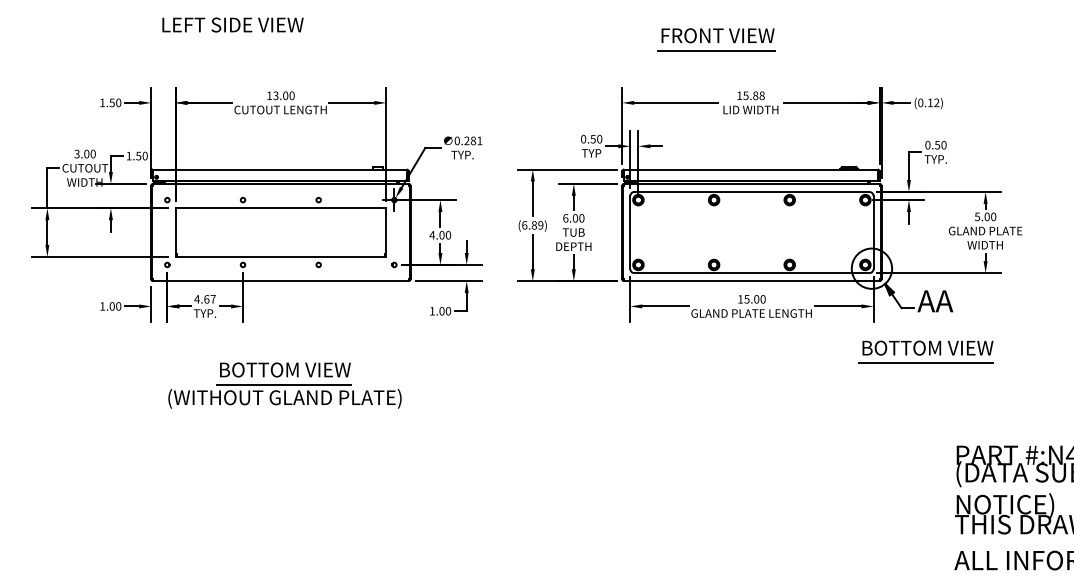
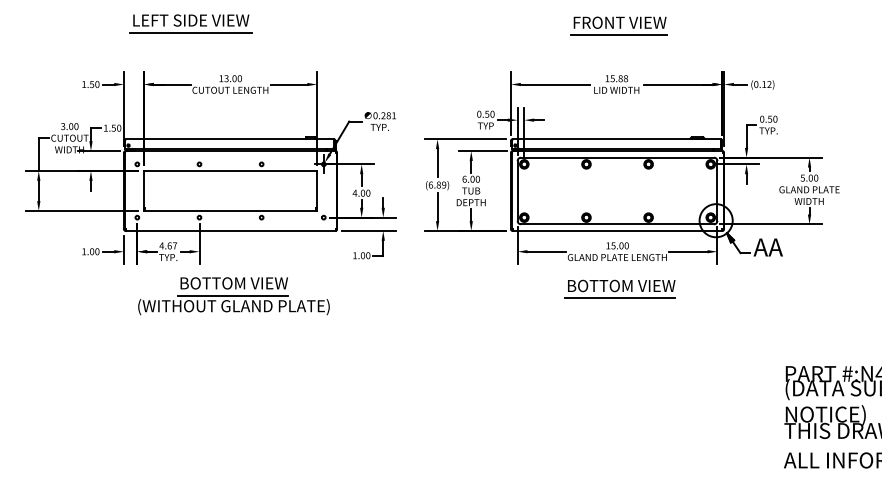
line: (232, 39) -> (190, 32), added
part: (716, 39) -> (618, 25), moved
part: (925, 351) -> (619, 288), moved
part: (284, 385) -> (233, 296), moved

